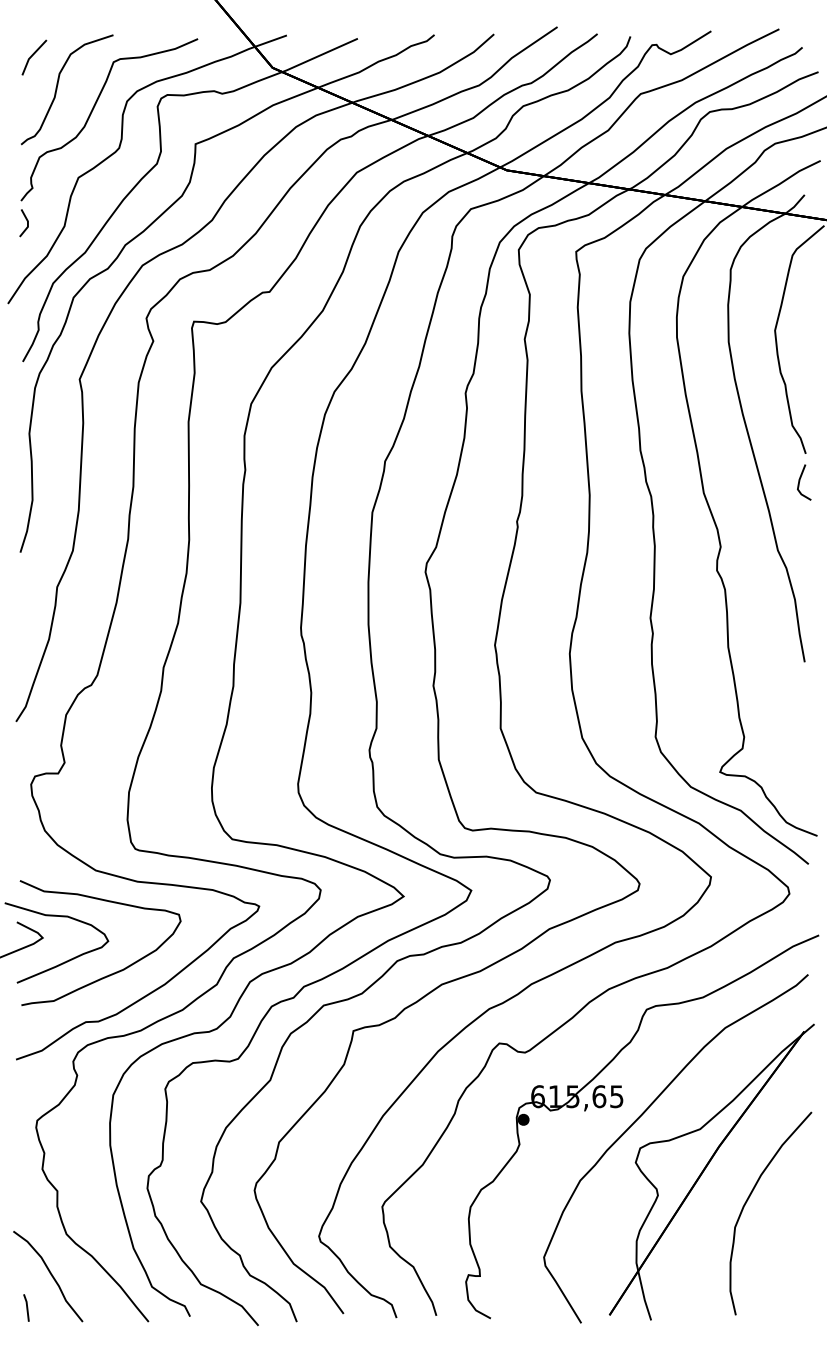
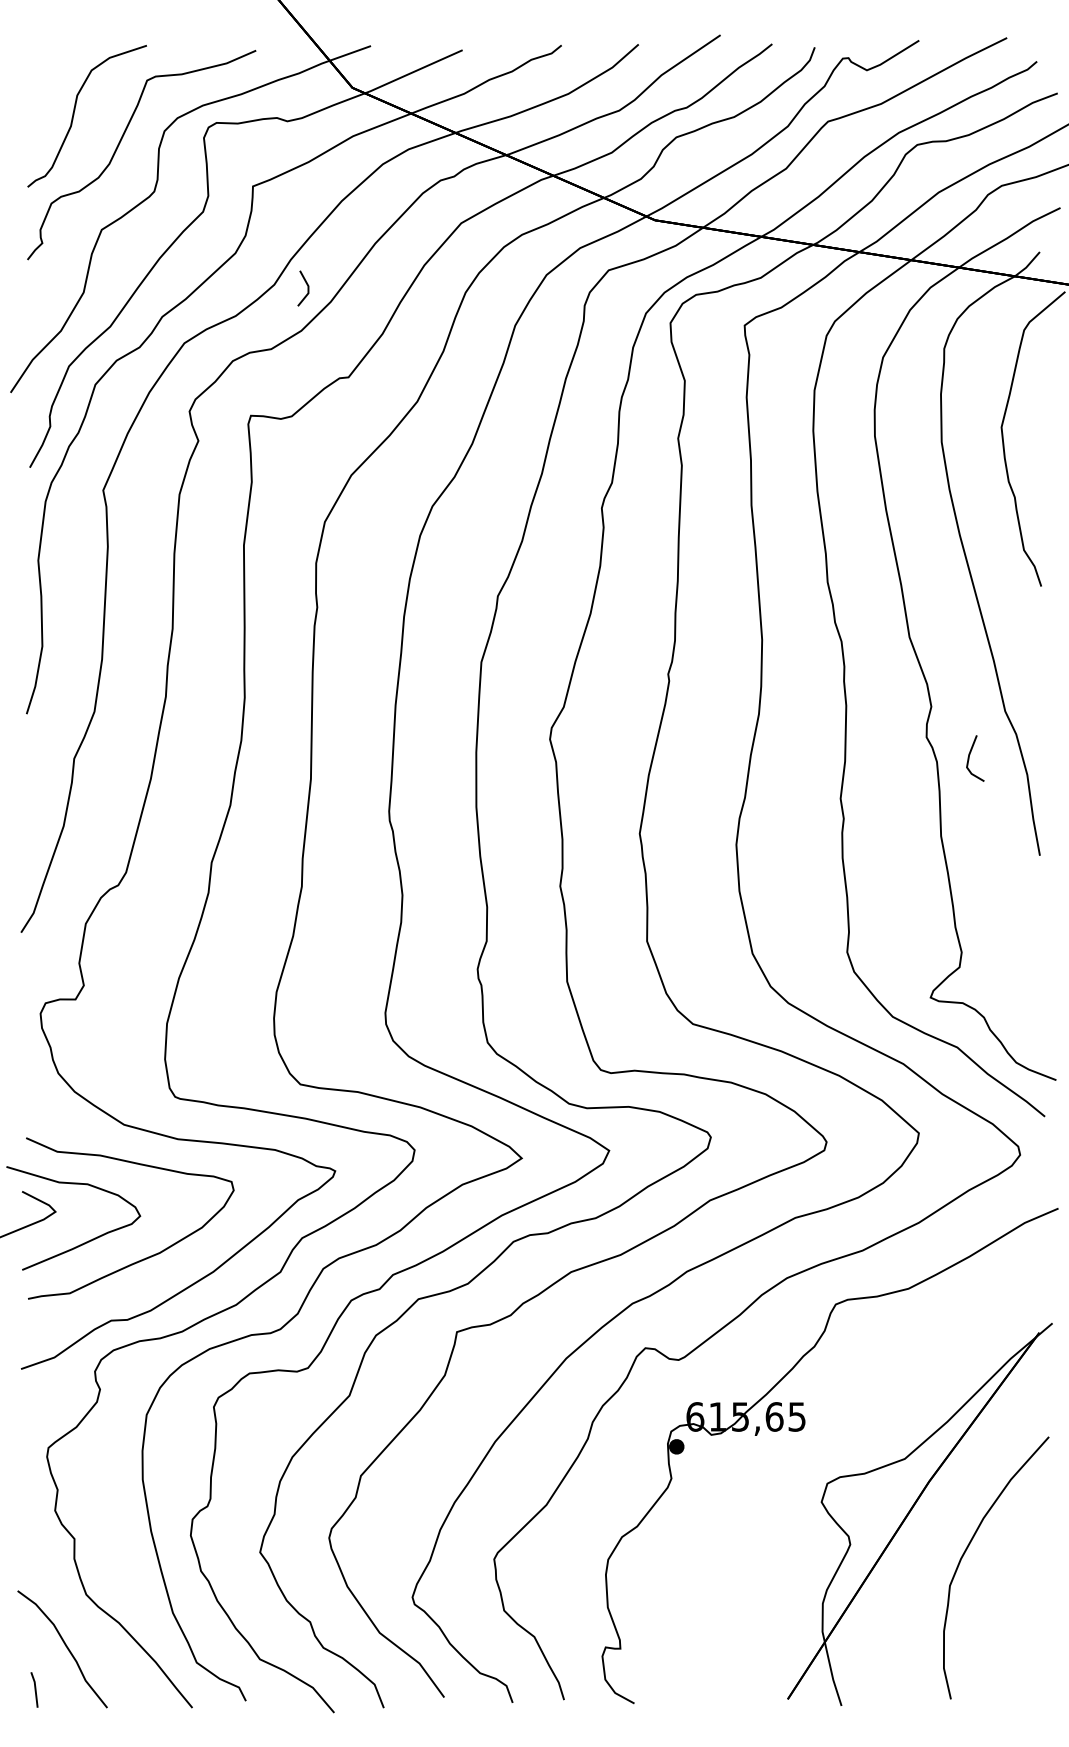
line: (32, 55) -> (42, 72), removed
line: (27, 223) -> (307, 288), moved
line: (799, 482) -> (969, 758), moved
curve: (642, 1114) -> (830, 1440), removed

